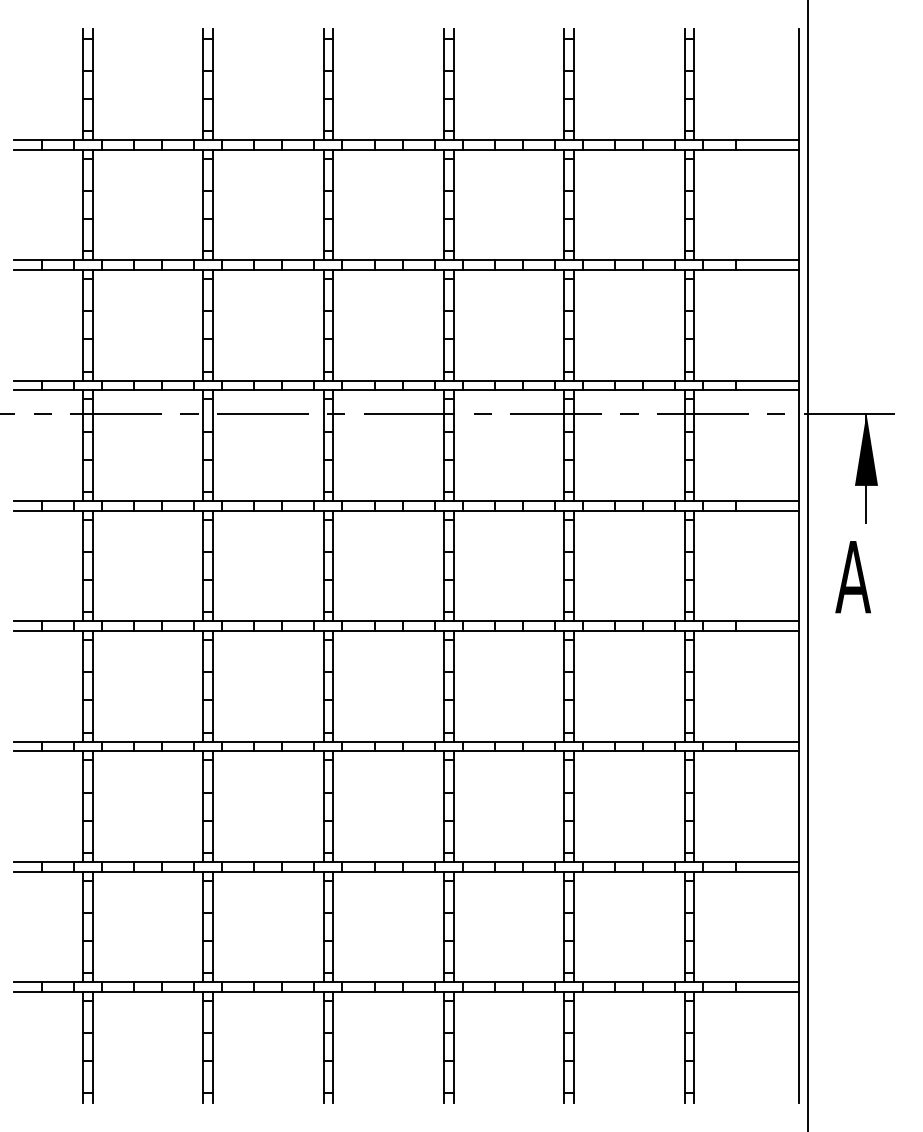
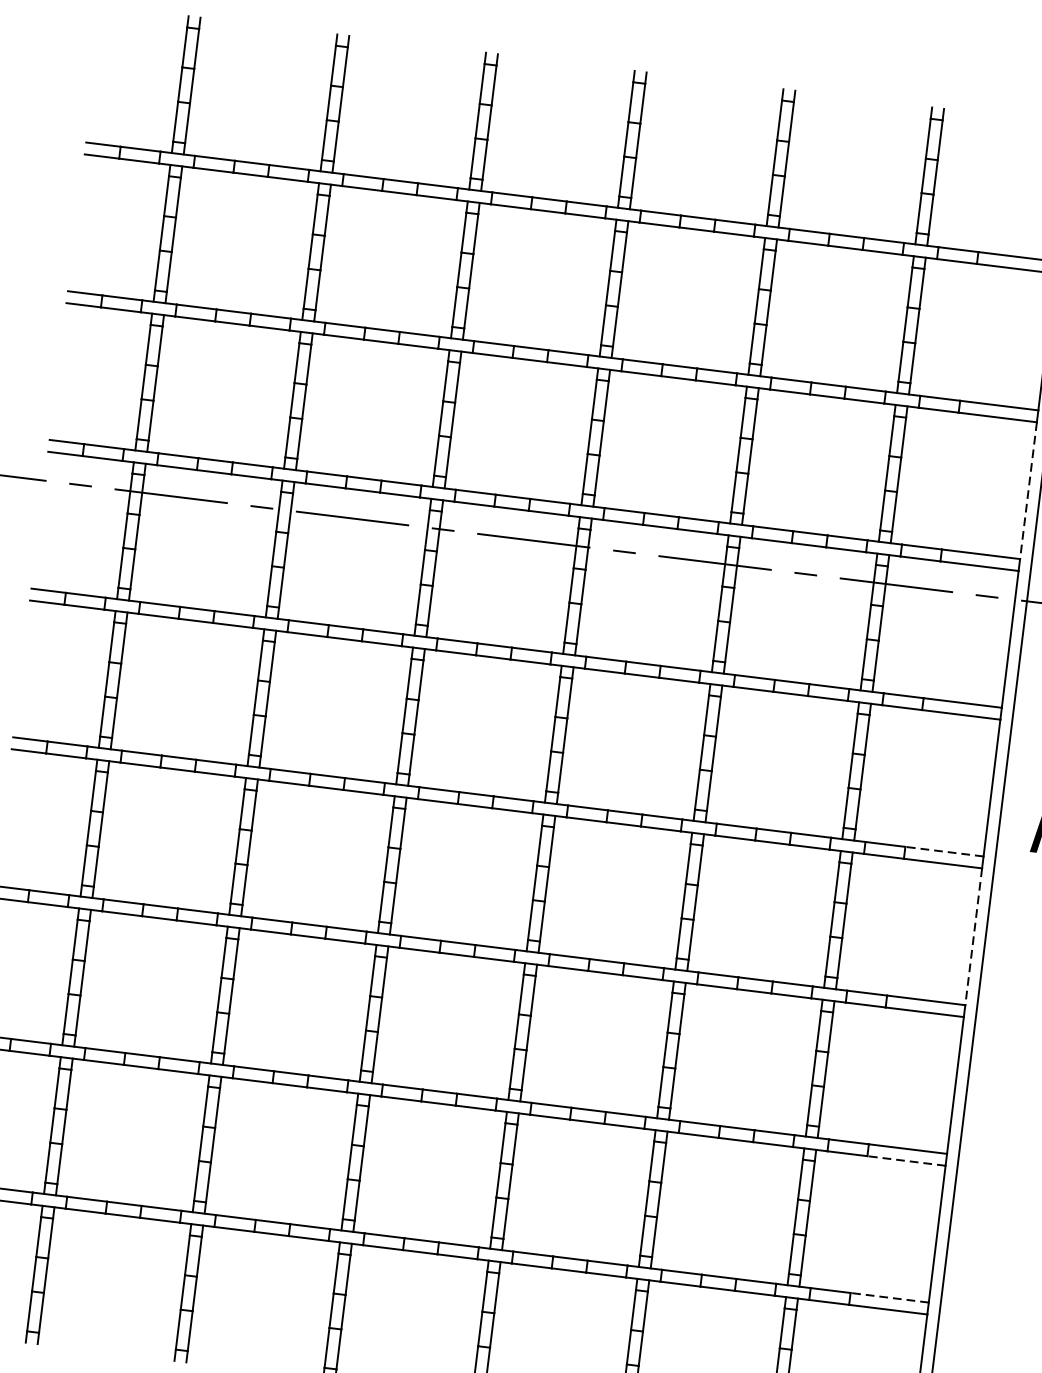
line: (798, 325) -> (1028, 490), solid -> dashed
line: (767, 621) -> (944, 851), solid -> dashed
line: (798, 686) -> (973, 936), solid -> dashed
line: (767, 871) -> (906, 1160), solid -> dashed
line: (767, 982) -> (890, 1298), solid -> dashed

